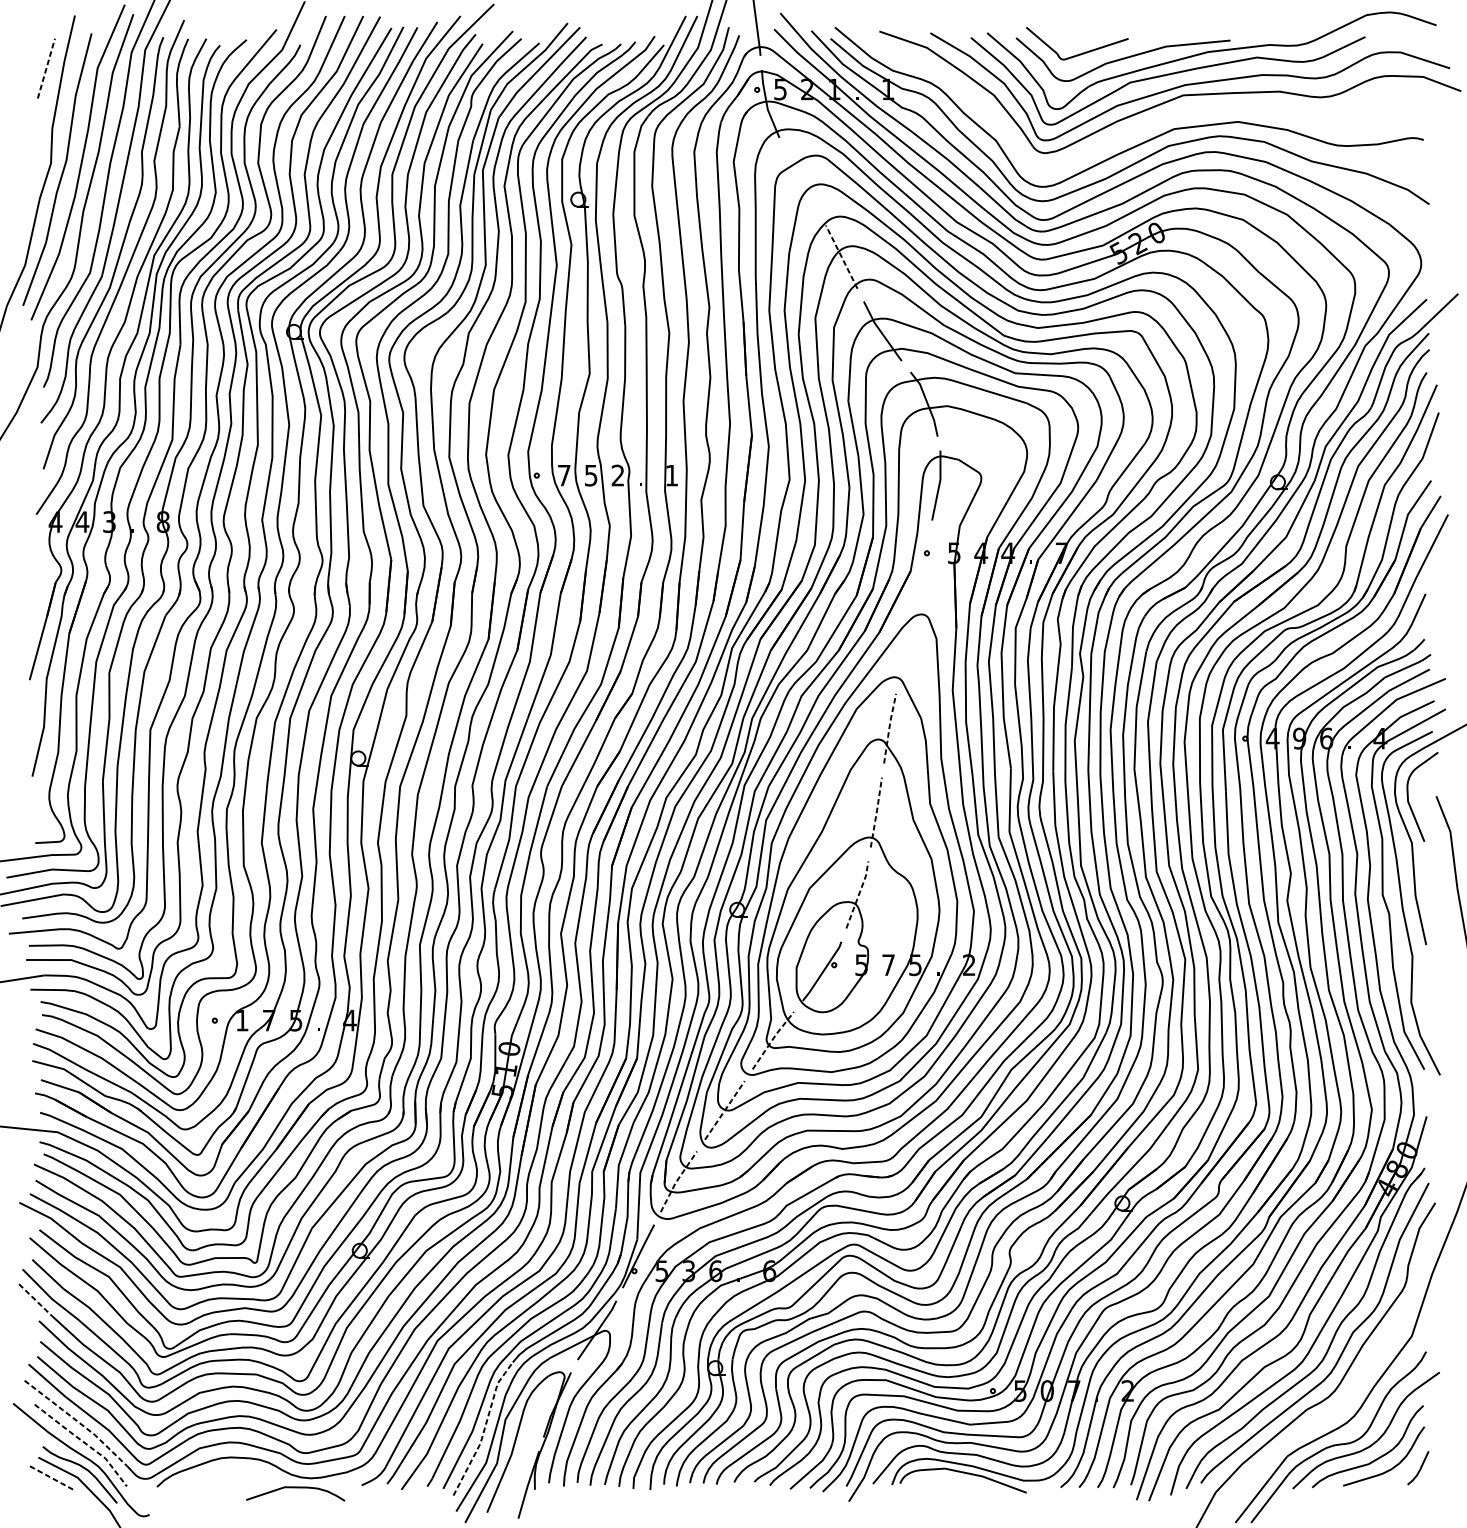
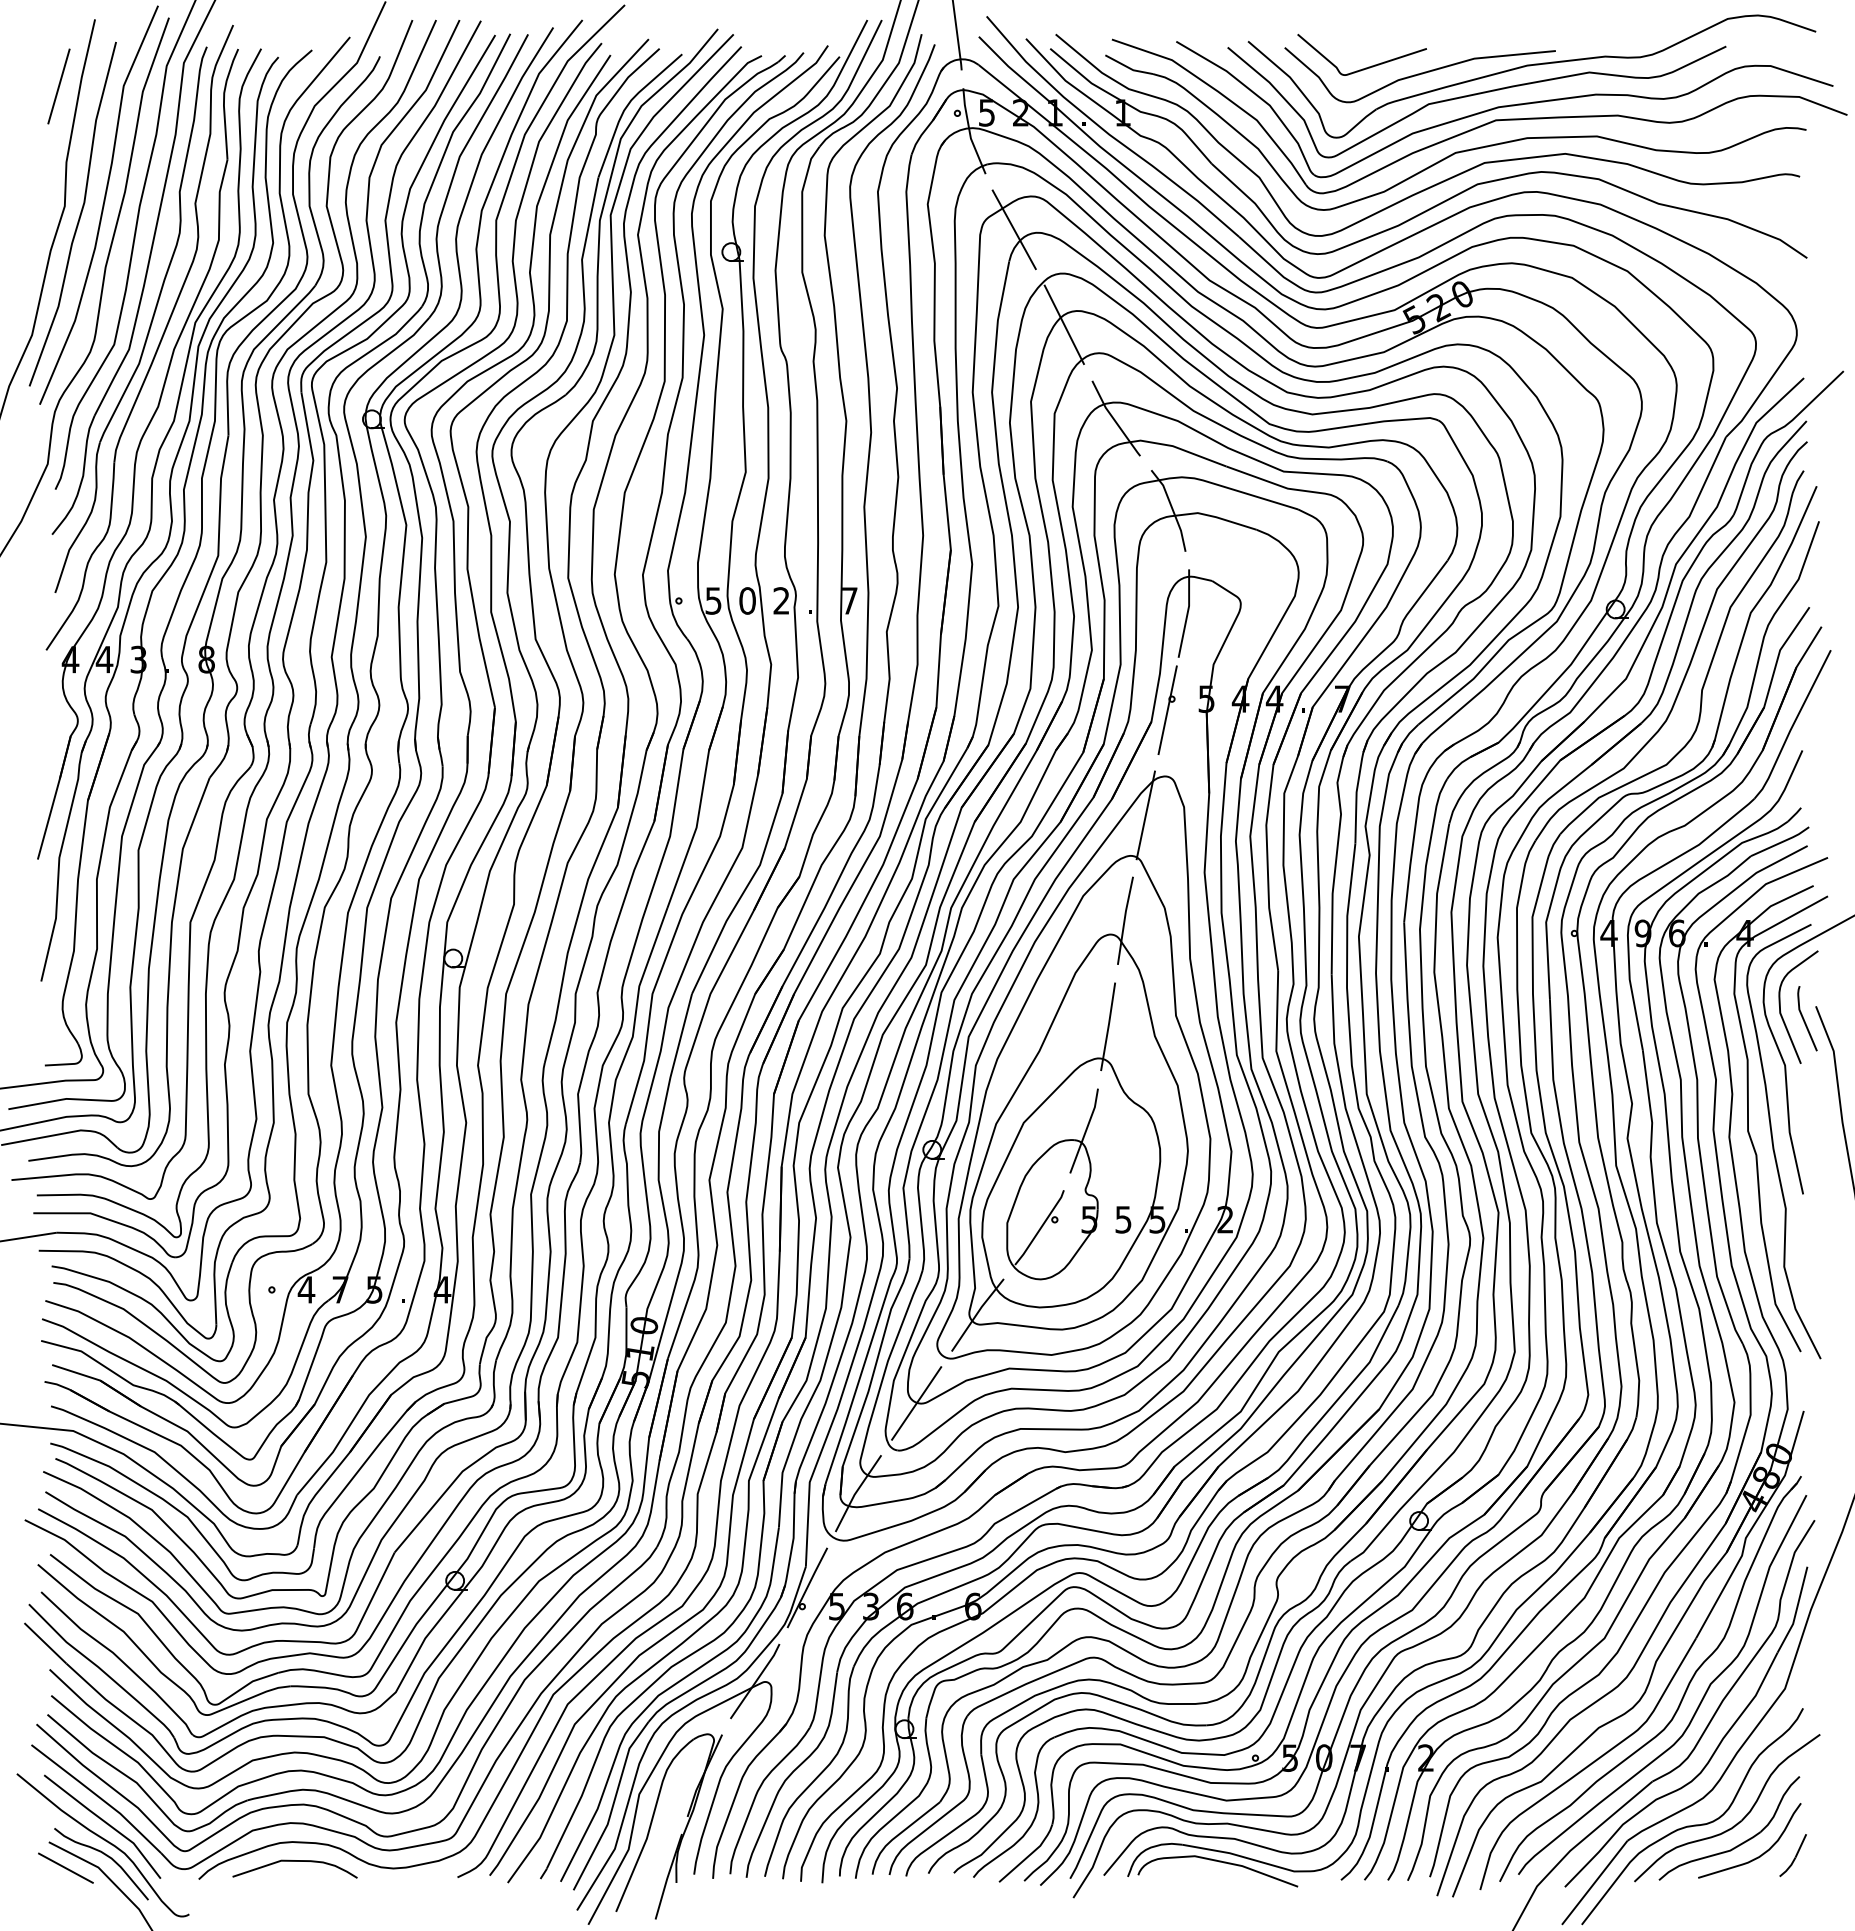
line: (46, 68) -> (59, 86), dashed -> solid
part: (1155, 119) -> (1461, 150), added
line: (801, 181) -> (1013, 229), added
line: (841, 257) -> (1064, 325), dashed -> solid
text: (564, 475) -> (713, 600), 7 -> 5
text: (591, 475) -> (747, 600), 5 -> 0
text: (671, 475) -> (849, 600), 1 -> 7
line: (923, 562) -> (1167, 710), added
line: (905, 645) -> (1145, 815), added
line: (889, 727) -> (1124, 919), dashed -> solid
curve: (1427, 805) -> (1804, 1018), added
line: (876, 812) -> (1108, 1026), dashed -> solid
line: (859, 894) -> (1086, 1130), dashed -> solid
text: (888, 964) -> (1123, 1219), 7 -> 5
text: (242, 1020) -> (306, 1289), 1 -> 4
line: (773, 1039) -> (977, 1313), dashed -> solid
line: (725, 1109) -> (917, 1402), dashed -> solid
line: (677, 1180) -> (856, 1492), dashed -> solid
line: (35, 1300) -> (45, 1643), dashed -> solid
part: (1358, 1381) -> (1717, 1745), added
line: (77, 1421) -> (98, 1796), dashed -> solid
line: (484, 1429) -> (612, 1806), dashed -> solid
line: (84, 1442) -> (106, 1823), dashed -> solid
line: (51, 1478) -> (65, 1868), dashed -> solid
curve: (295, 1487) -> (294, 1861), moved

